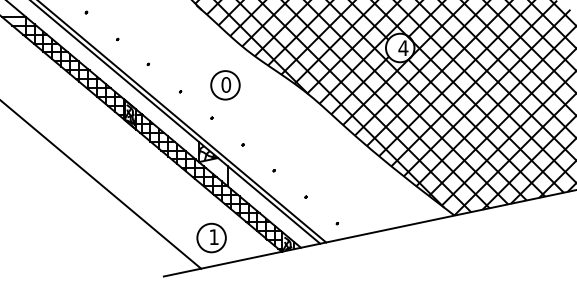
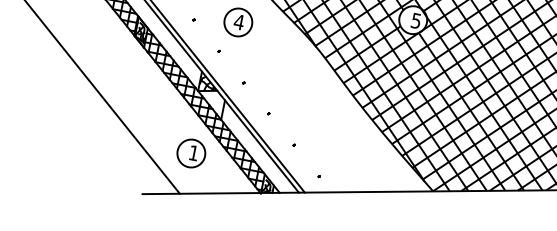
text: (403, 48) -> (416, 21), 4 -> 5
text: (226, 84) -> (239, 21), 0 -> 4
part: (211, 237) -> (191, 152), moved

